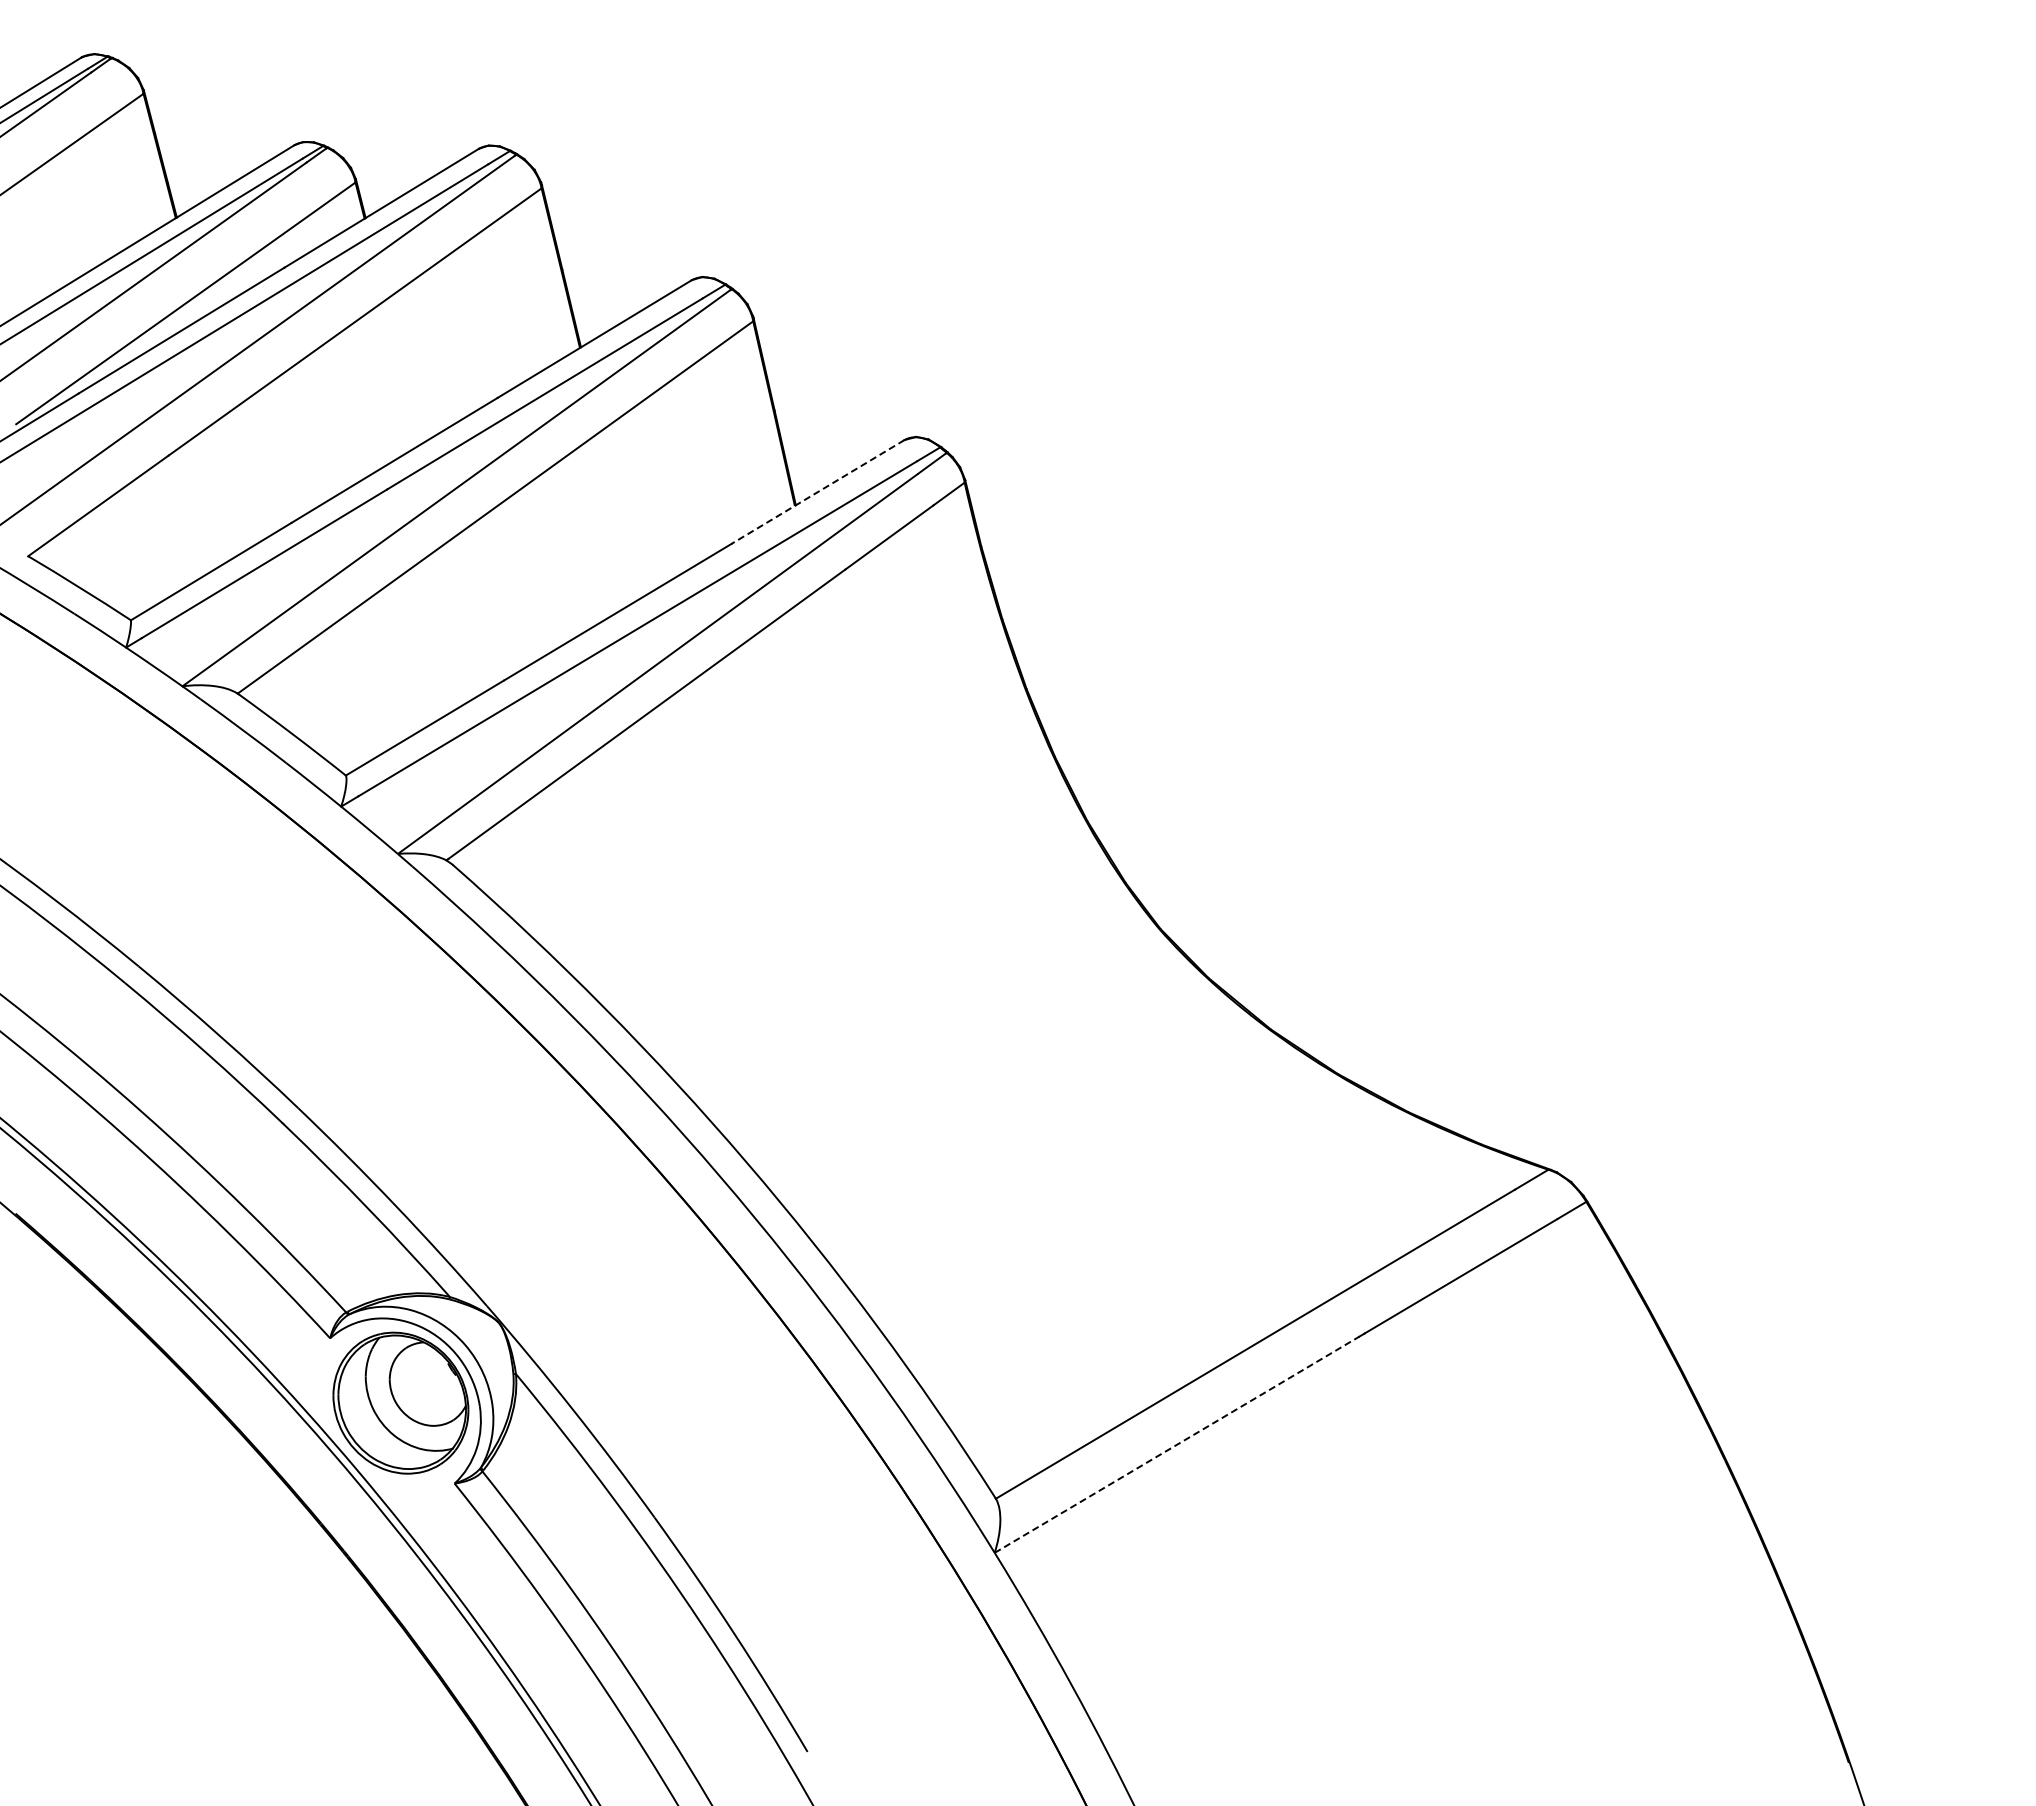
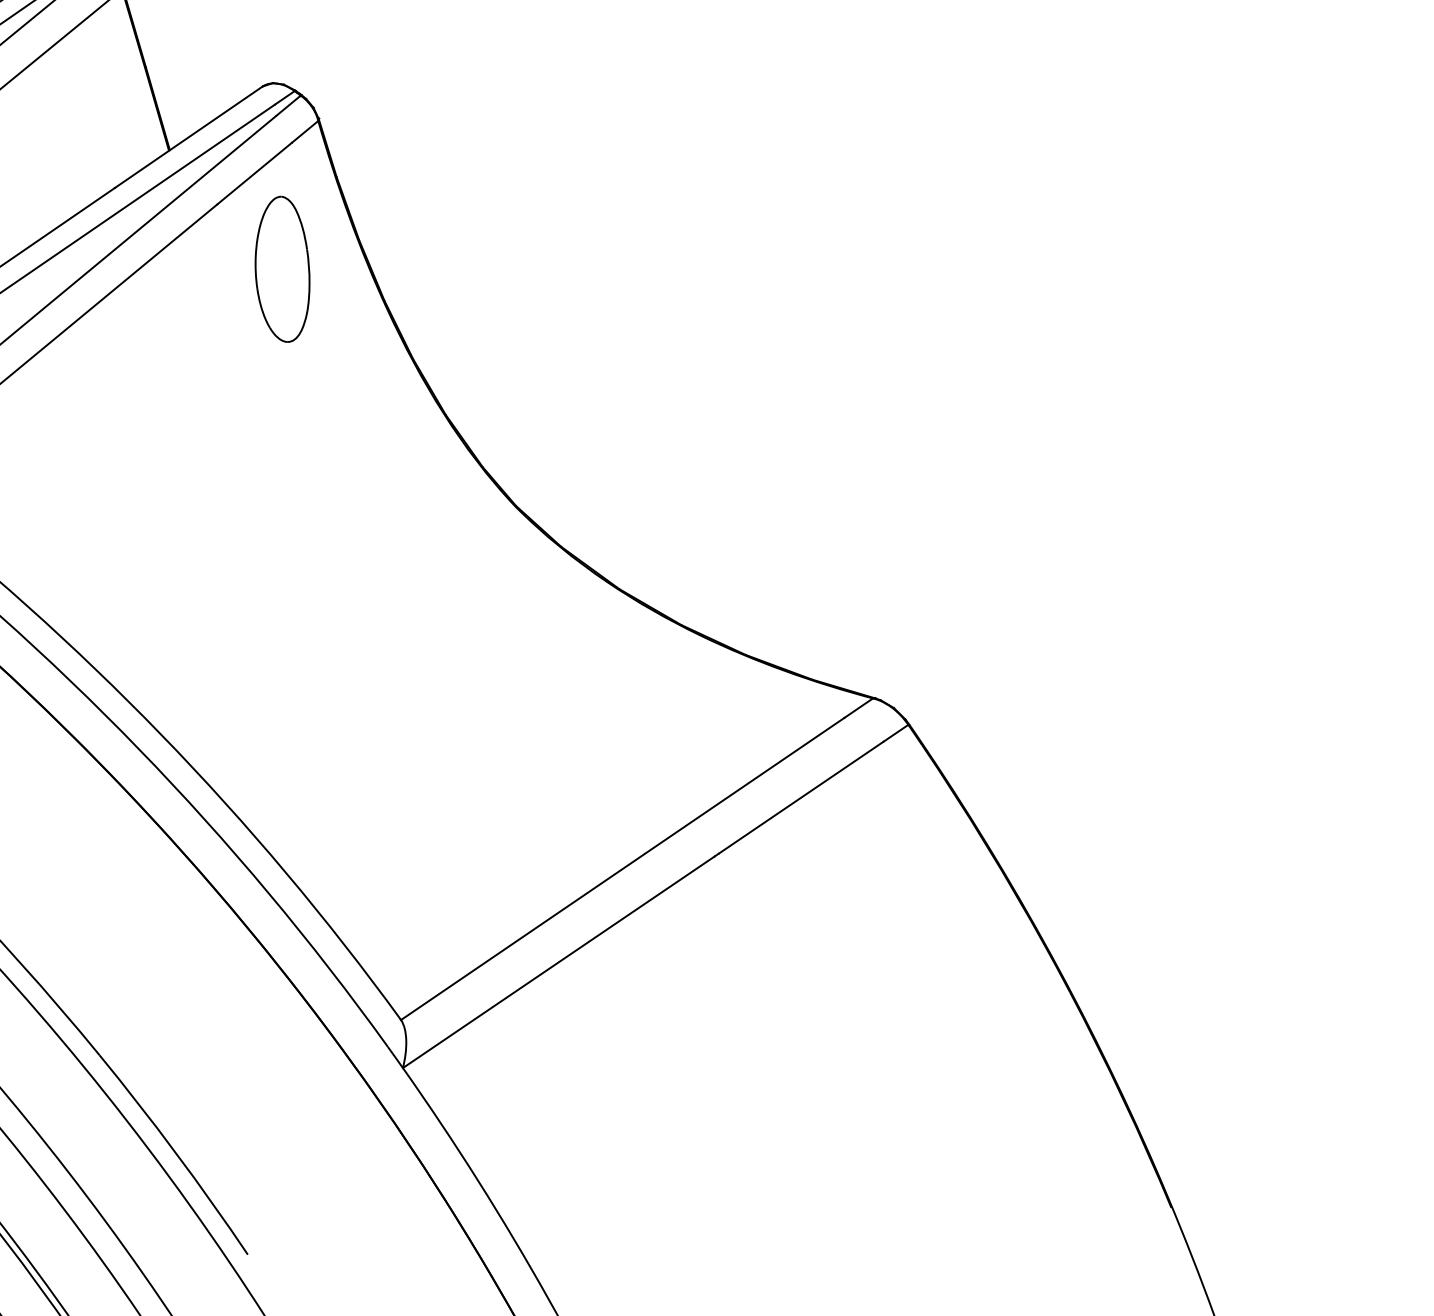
line: (818, 492) -> (189, 137), dashed -> solid
part: (914, 646) -> (282, 268), added
line: (1177, 1444) -> (559, 962), dashed -> solid

